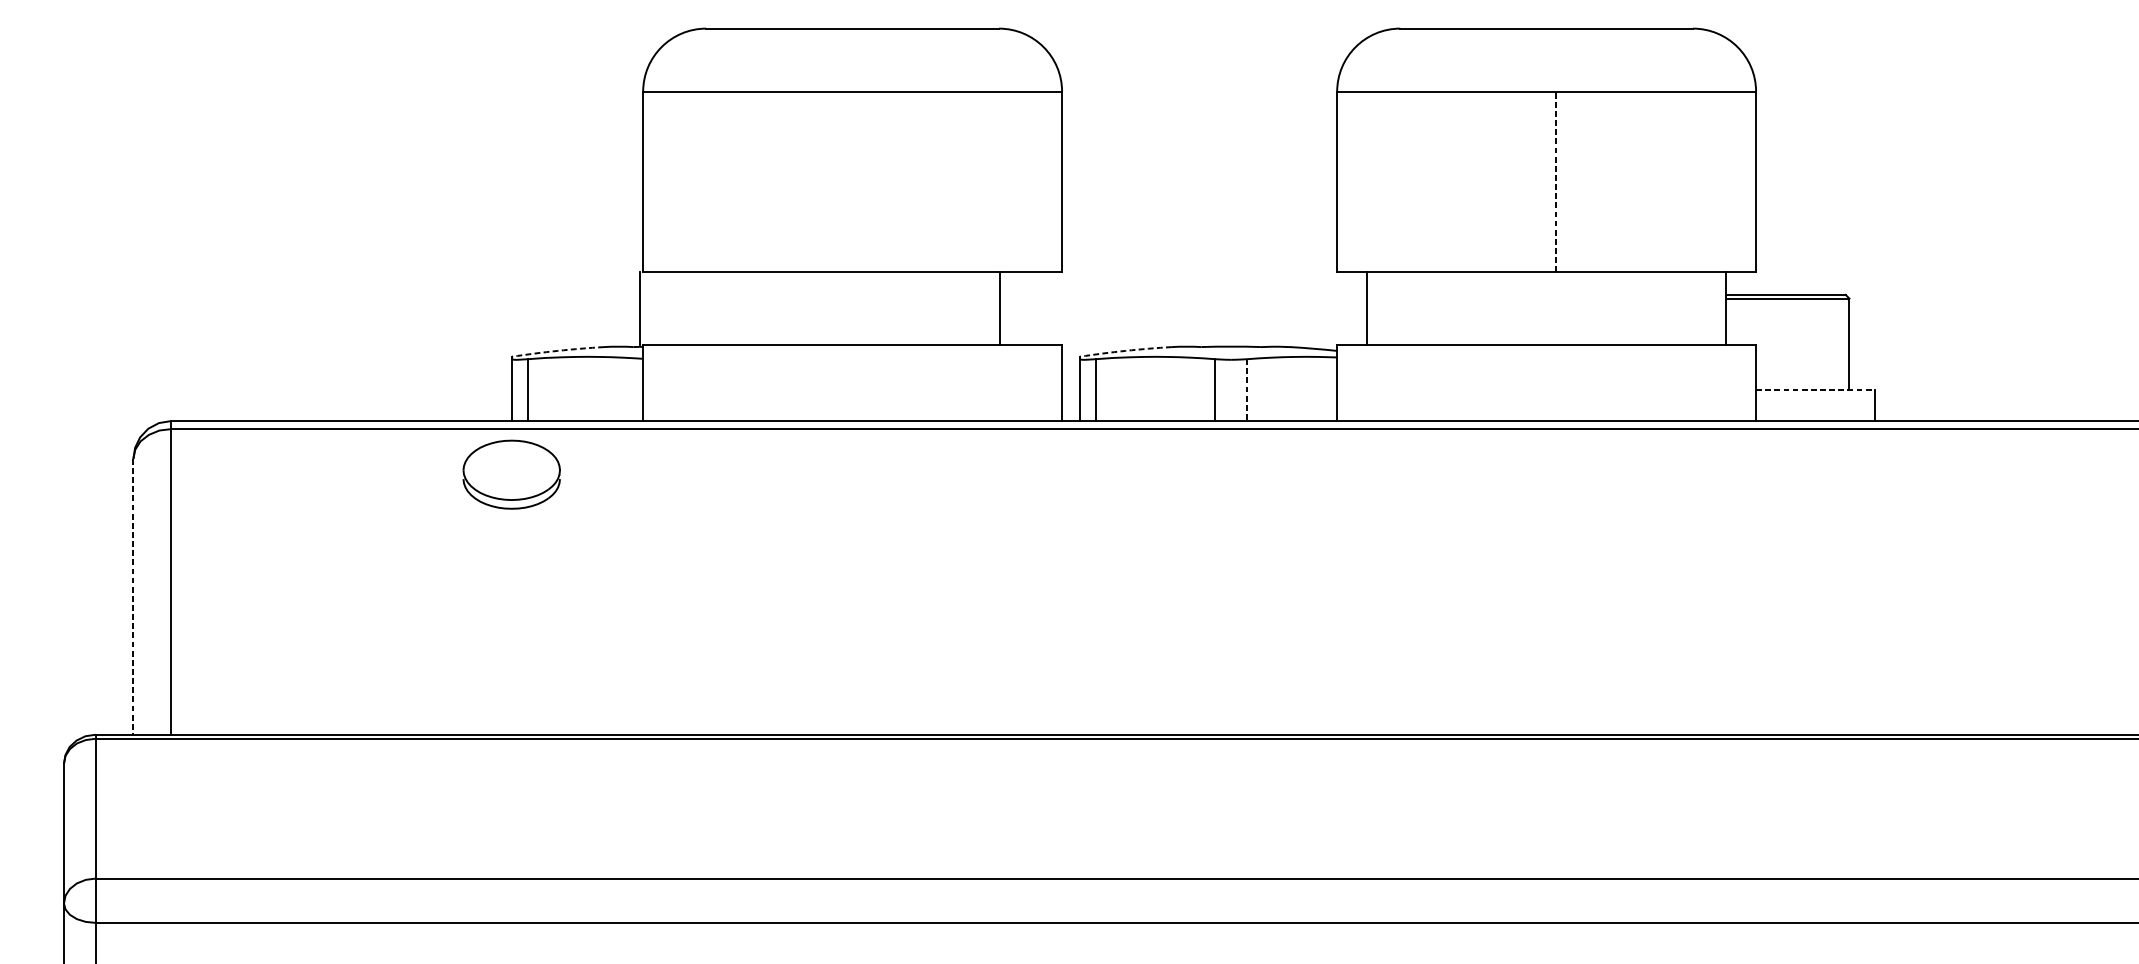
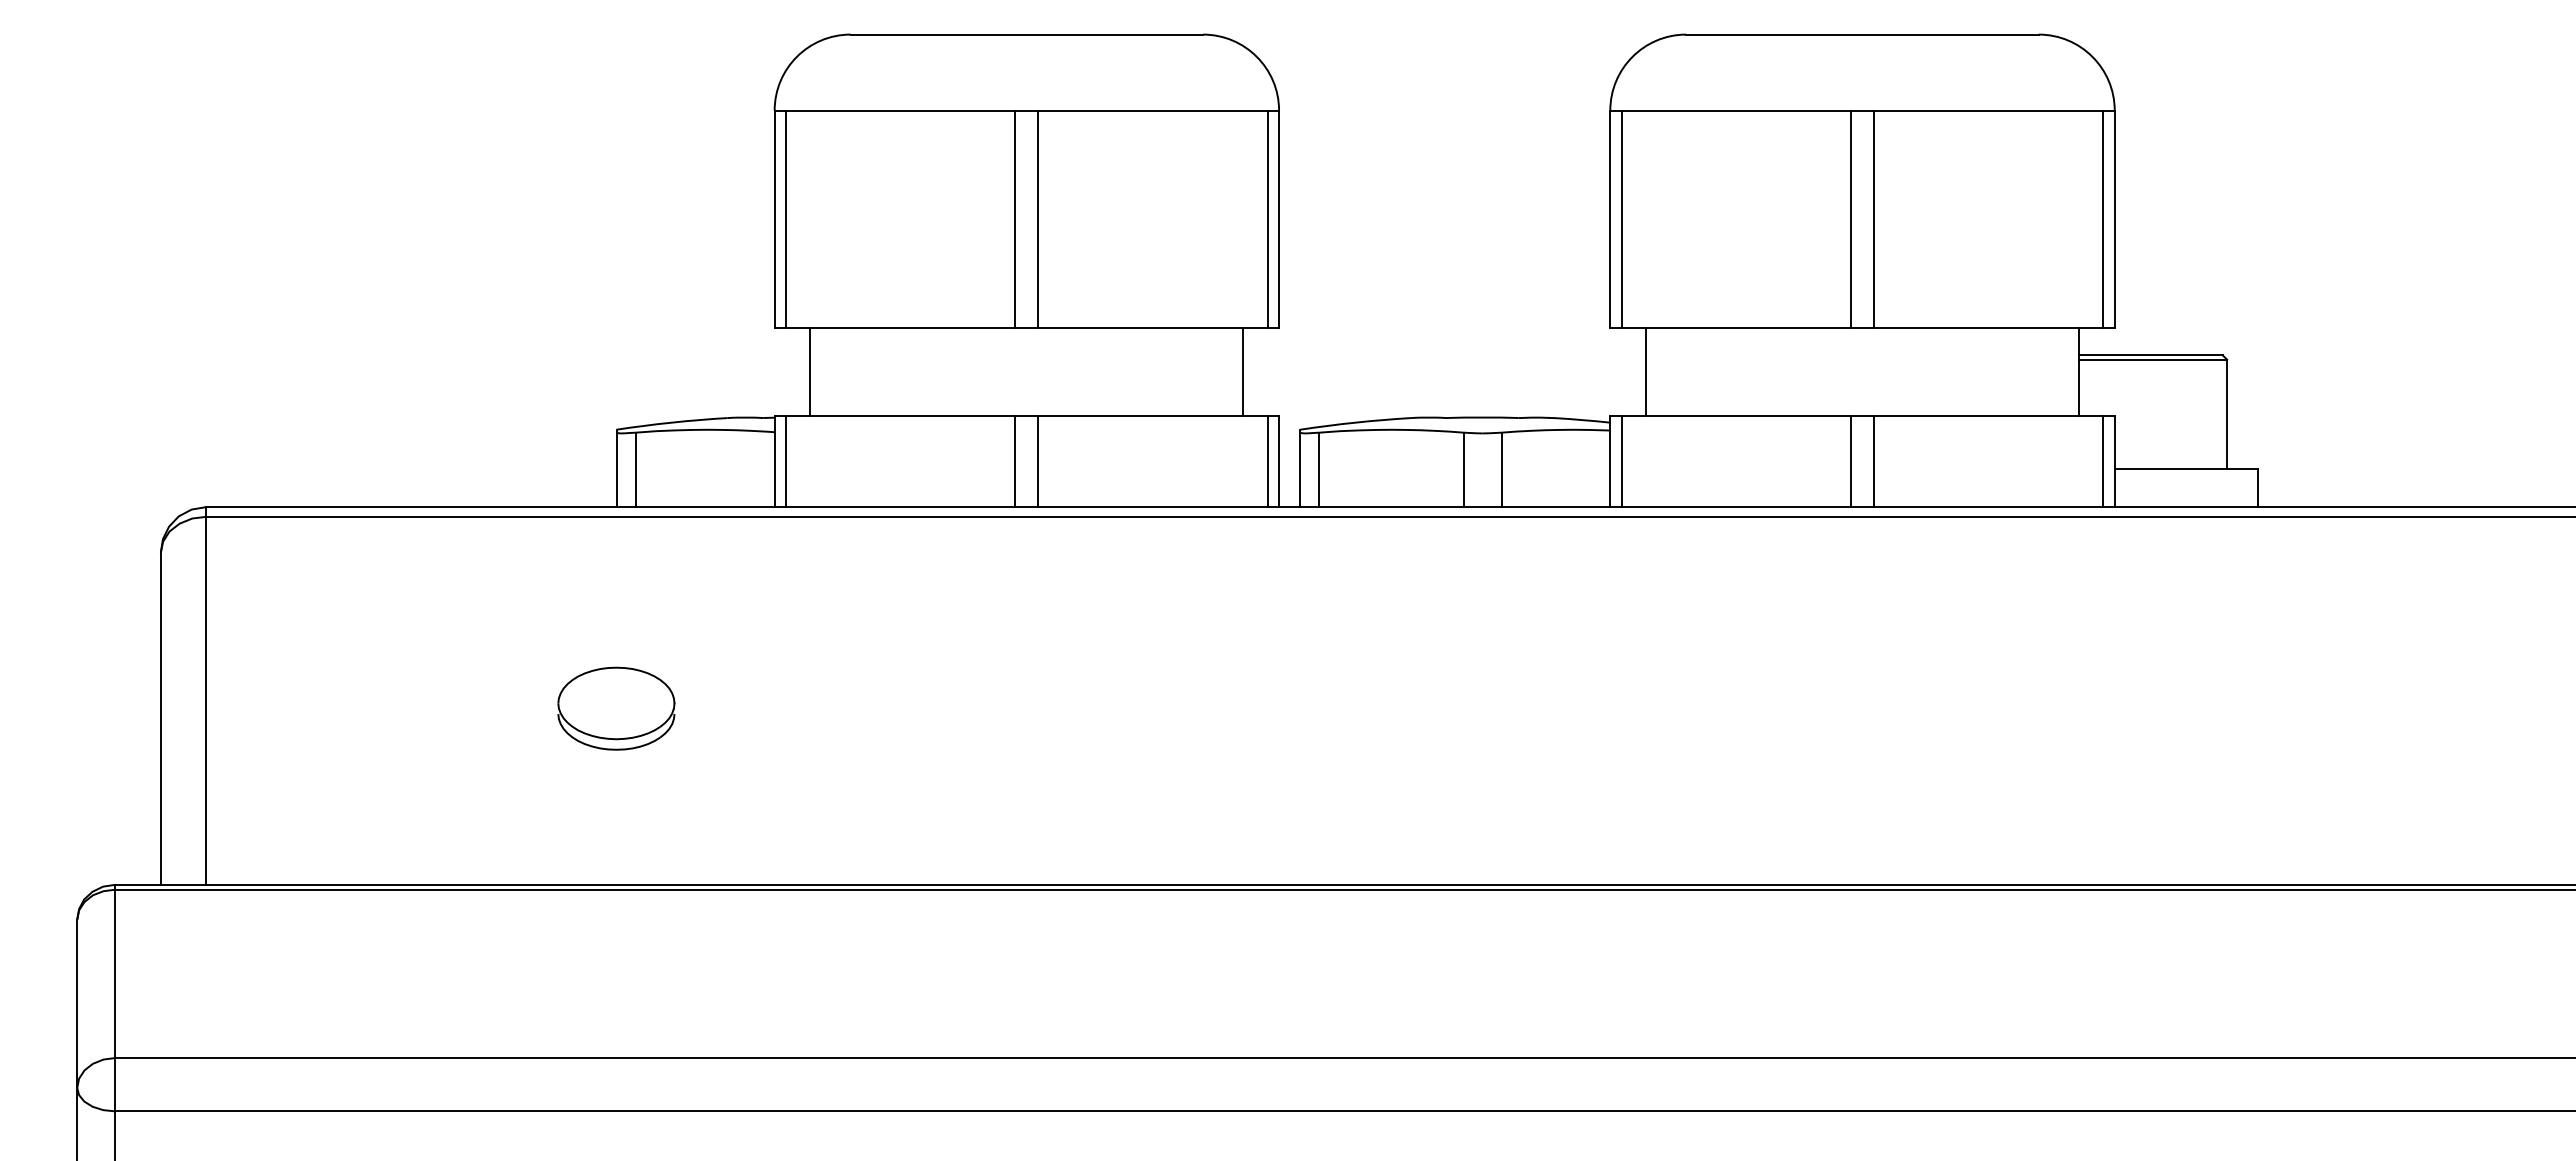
line: (653, 181) -> (786, 218), added
line: (843, 181) -> (1015, 218), added
line: (862, 181) -> (1038, 218), added
line: (1052, 181) -> (1267, 218), added
line: (1346, 181) -> (1621, 218), added
line: (1537, 181) -> (1851, 218), added
line: (1746, 181) -> (2103, 218), added
line: (1555, 182) -> (1873, 219), dashed -> solid
line: (640, 308) -> (810, 371), moved
line: (1000, 308) -> (1243, 371), moved
arc: (557, 350) -> (671, 422), dashed -> solid
arc: (1125, 350) -> (1355, 422), dashed -> solid
line: (653, 383) -> (786, 461), added
line: (843, 383) -> (1015, 461), added
line: (862, 383) -> (1038, 461), added
line: (1052, 383) -> (1267, 461), added
line: (1346, 383) -> (1621, 461), added
line: (1537, 383) -> (1851, 461), added
line: (1555, 383) -> (1873, 461), added
line: (1746, 383) -> (2103, 461), added
line: (1815, 389) -> (2186, 469), dashed -> solid
line: (1246, 390) -> (1501, 470), dashed -> solid
part: (511, 474) -> (616, 708), moved
line: (133, 597) -> (160, 719), dashed -> solid

